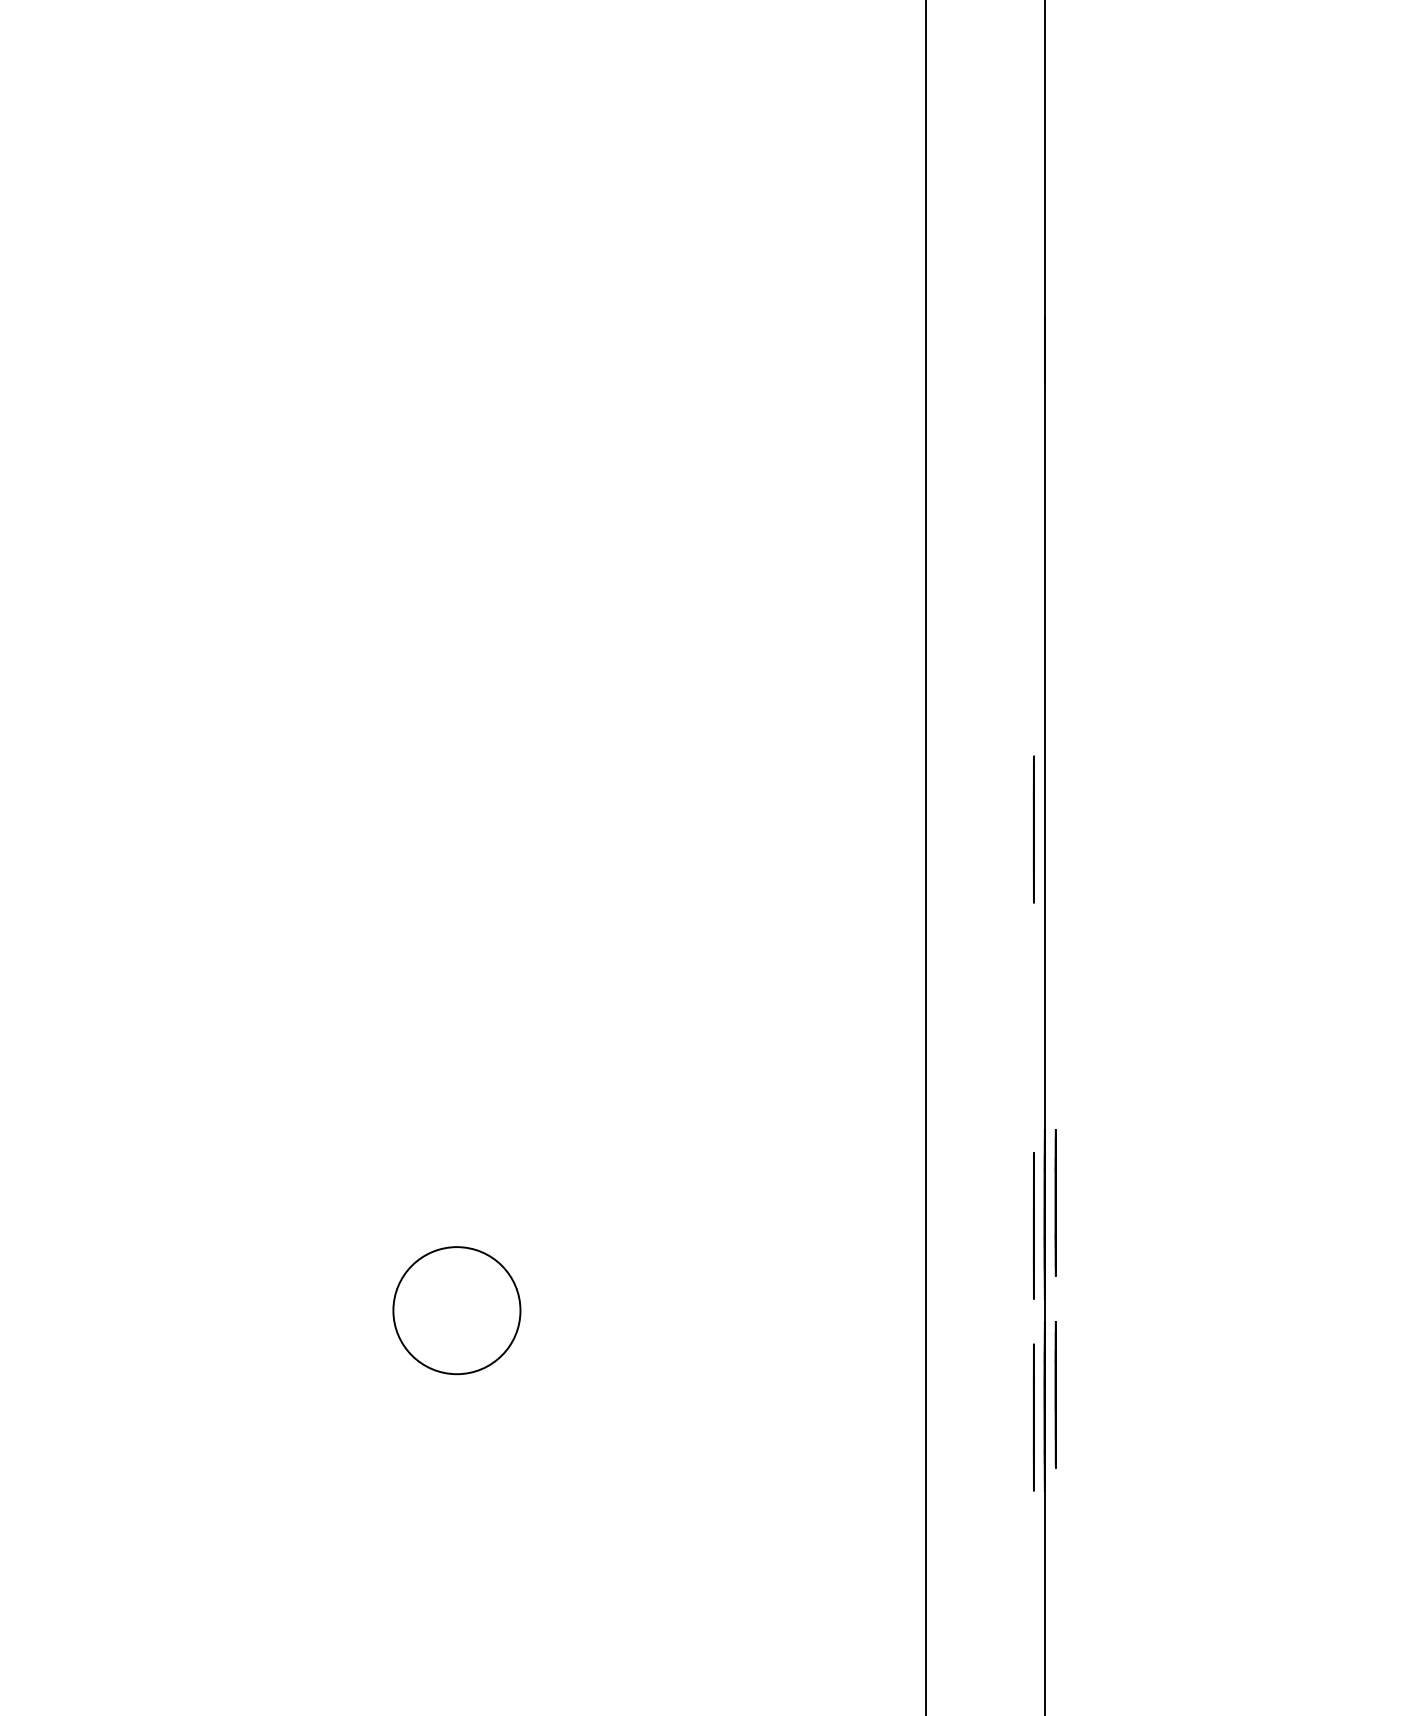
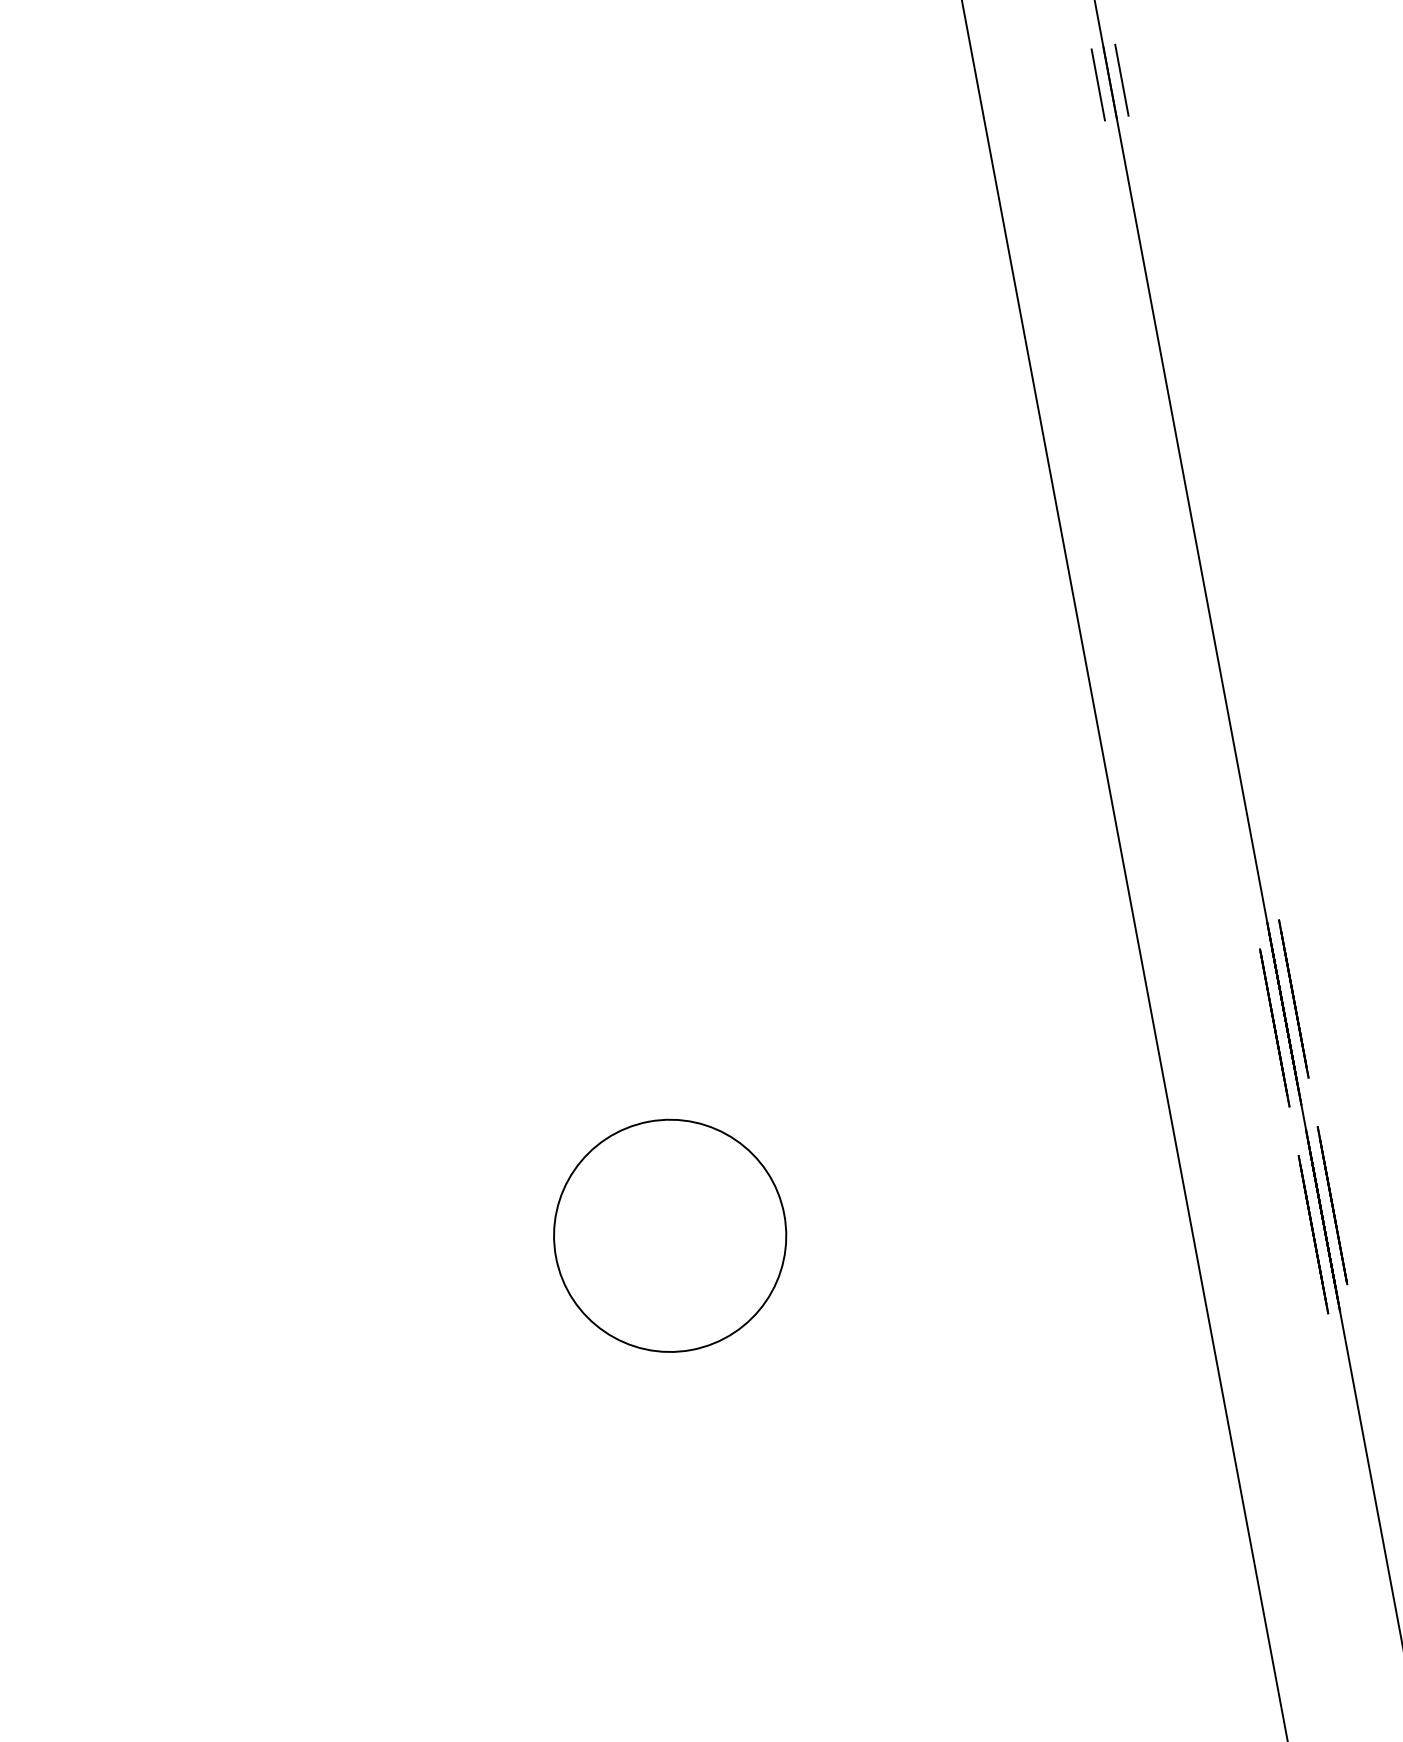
line: (1033, 350) -> (1097, 84), added
line: (1055, 350) -> (1121, 80), added
line: (1033, 829) -> (1194, 601), removed
circle: (456, 1310) -> (669, 1235), size x1.67

